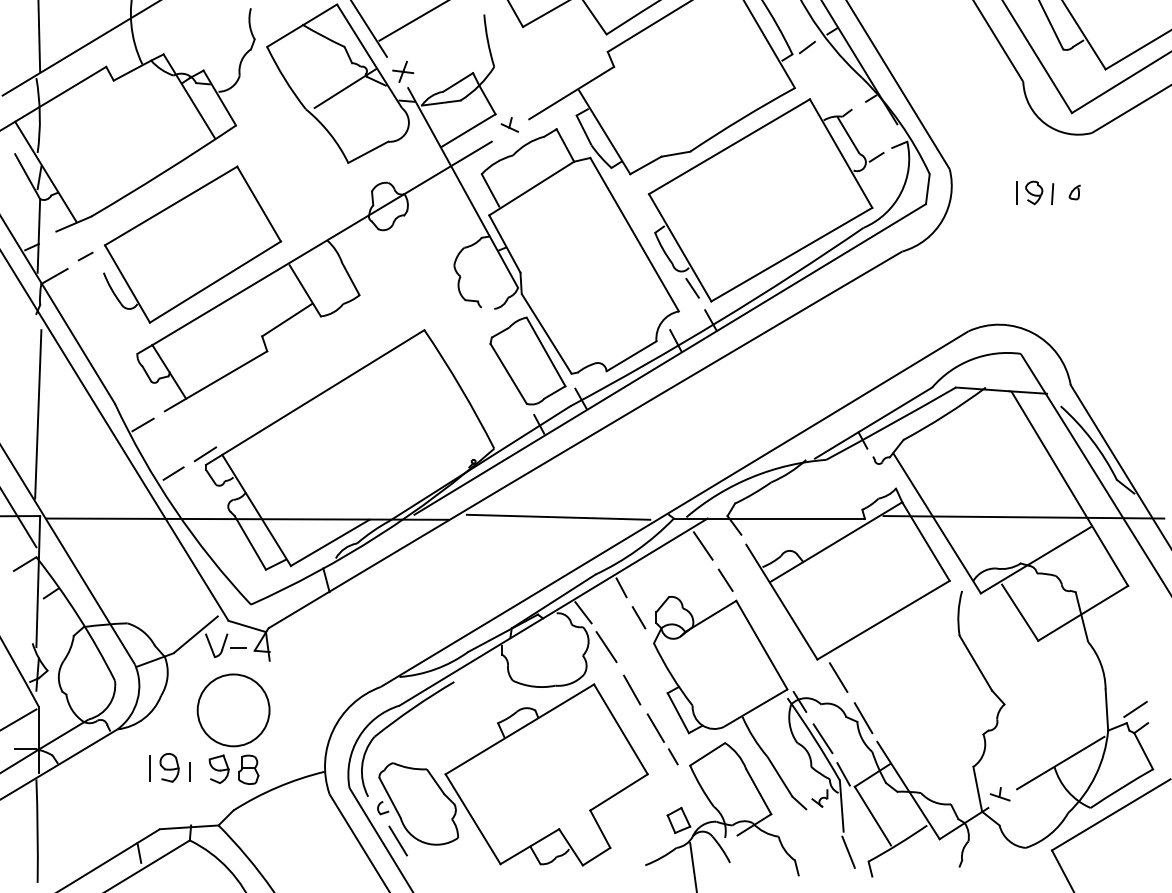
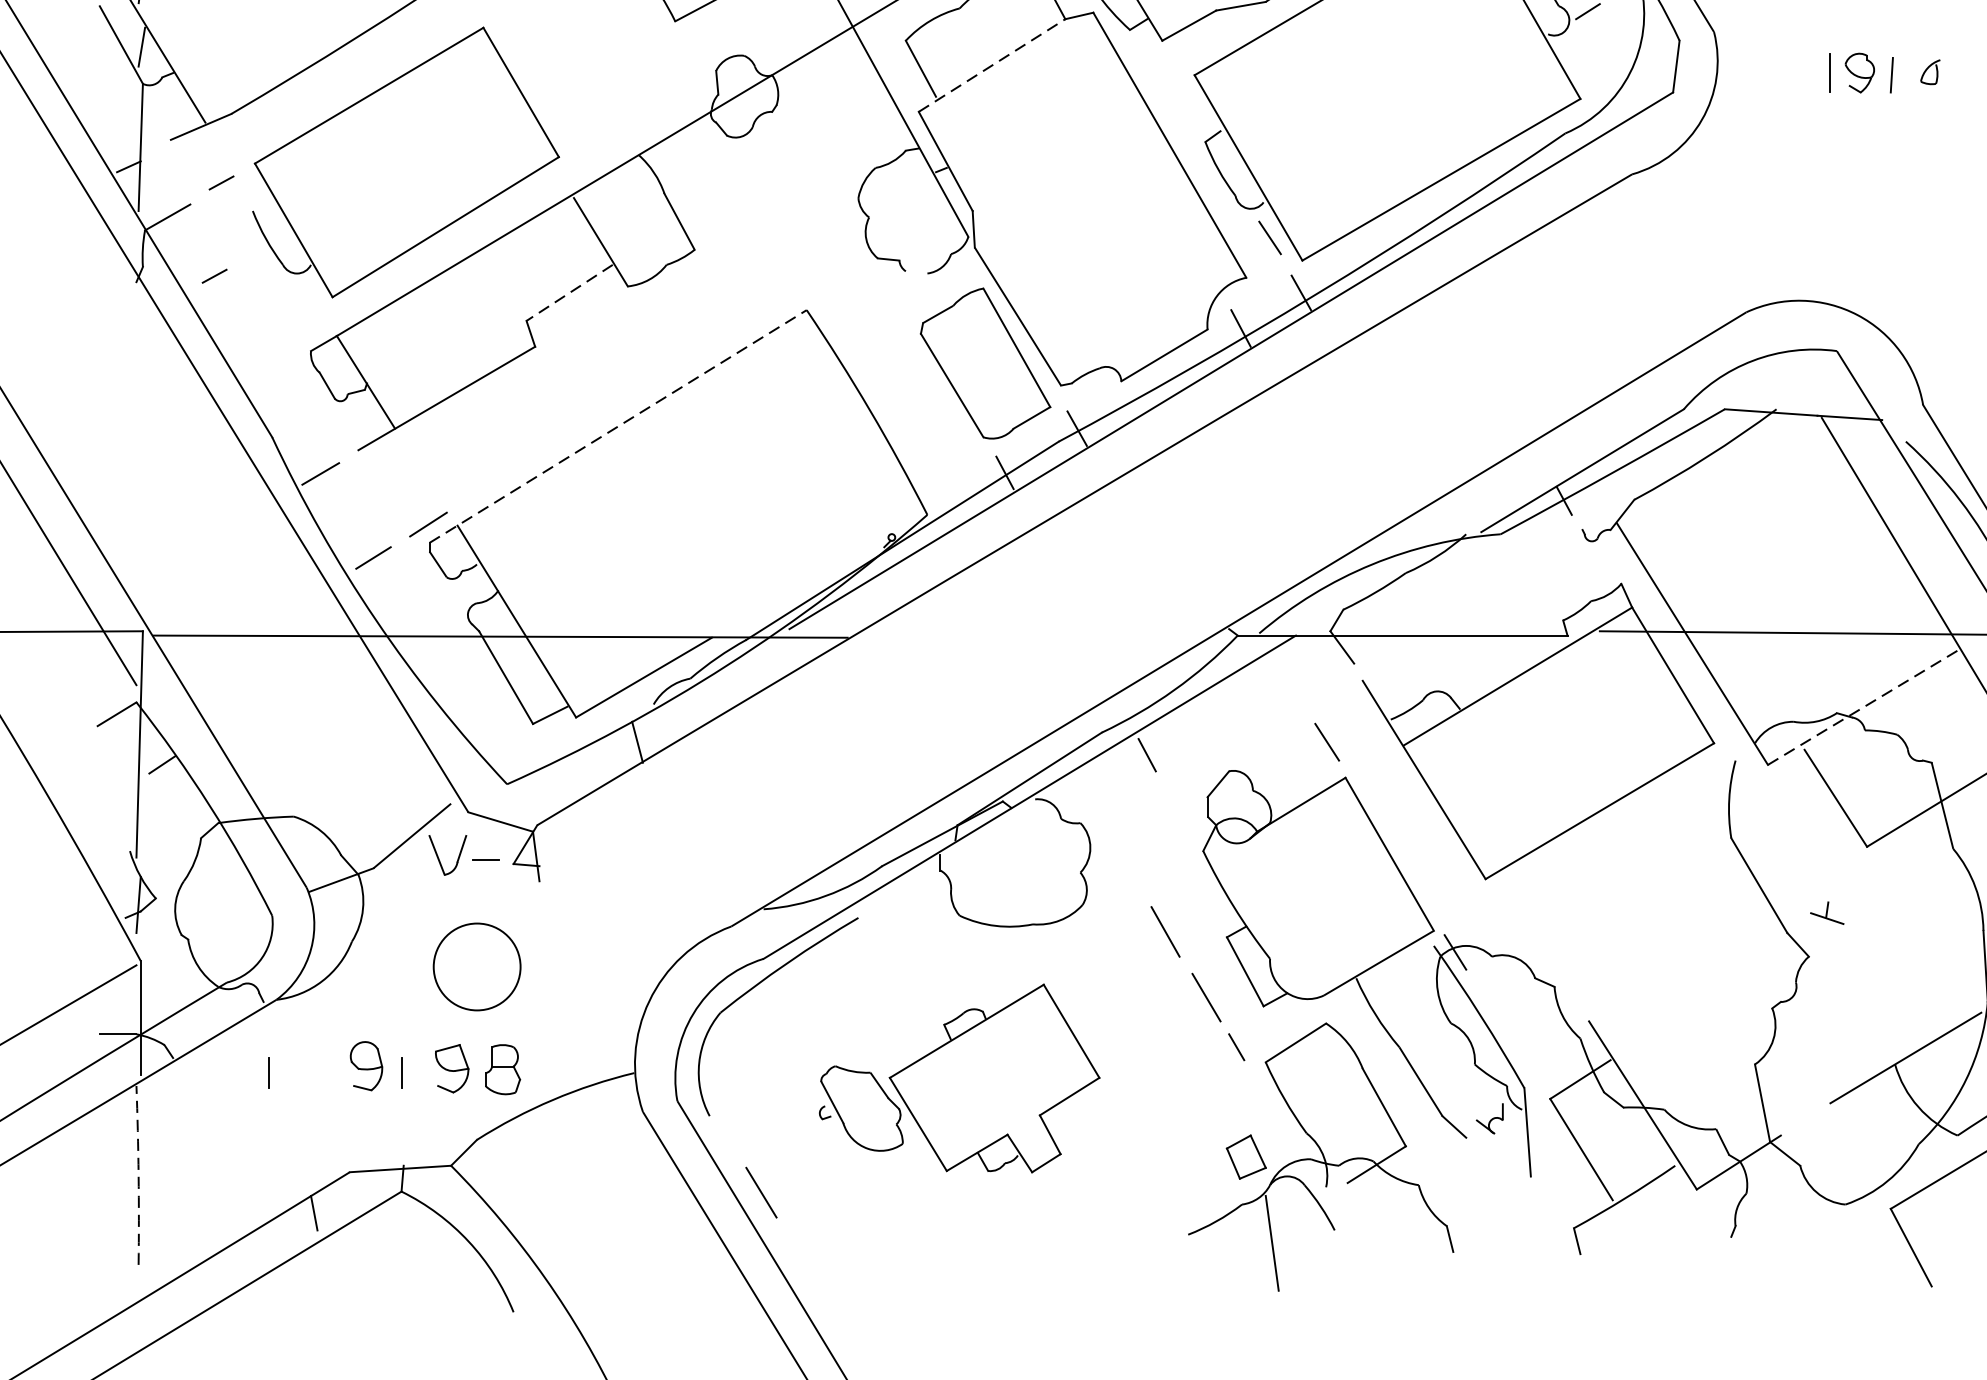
line: (532, 188) -> (993, 65), solid -> dashed
line: (81, 310) -> (214, 276), added
line: (287, 320) -> (570, 293), solid -> dashed
line: (315, 397) -> (618, 426), solid -> dashed
line: (38, 414) -> (140, 455), removed
line: (558, 516) -> (1038, 632), removed
line: (702, 545) -> (1287, 682), removed
line: (1036, 560) -> (1864, 708), solid -> dashed
line: (583, 612) -> (1081, 797), removed
line: (638, 617) -> (1176, 806), removed
line: (606, 647) -> (1121, 858), removed
line: (838, 677) -> (1521, 910), removed
circle: (233, 710) -> (476, 967), size x0.7
line: (863, 718) -> (1565, 980), removed
line: (822, 738) -> (1494, 1015), removed
line: (149, 767) -> (331, 1065), removed
line: (112, 771) -> (267, 1072), added
part: (512, 774) -> (958, 1077), size x0.6
line: (843, 774) -> (1530, 1077), removed
part: (999, 794) -> (1826, 913), moved
arc: (37, 831) -> (138, 1176), solid -> dashed
line: (848, 851) -> (1539, 1210), removed

